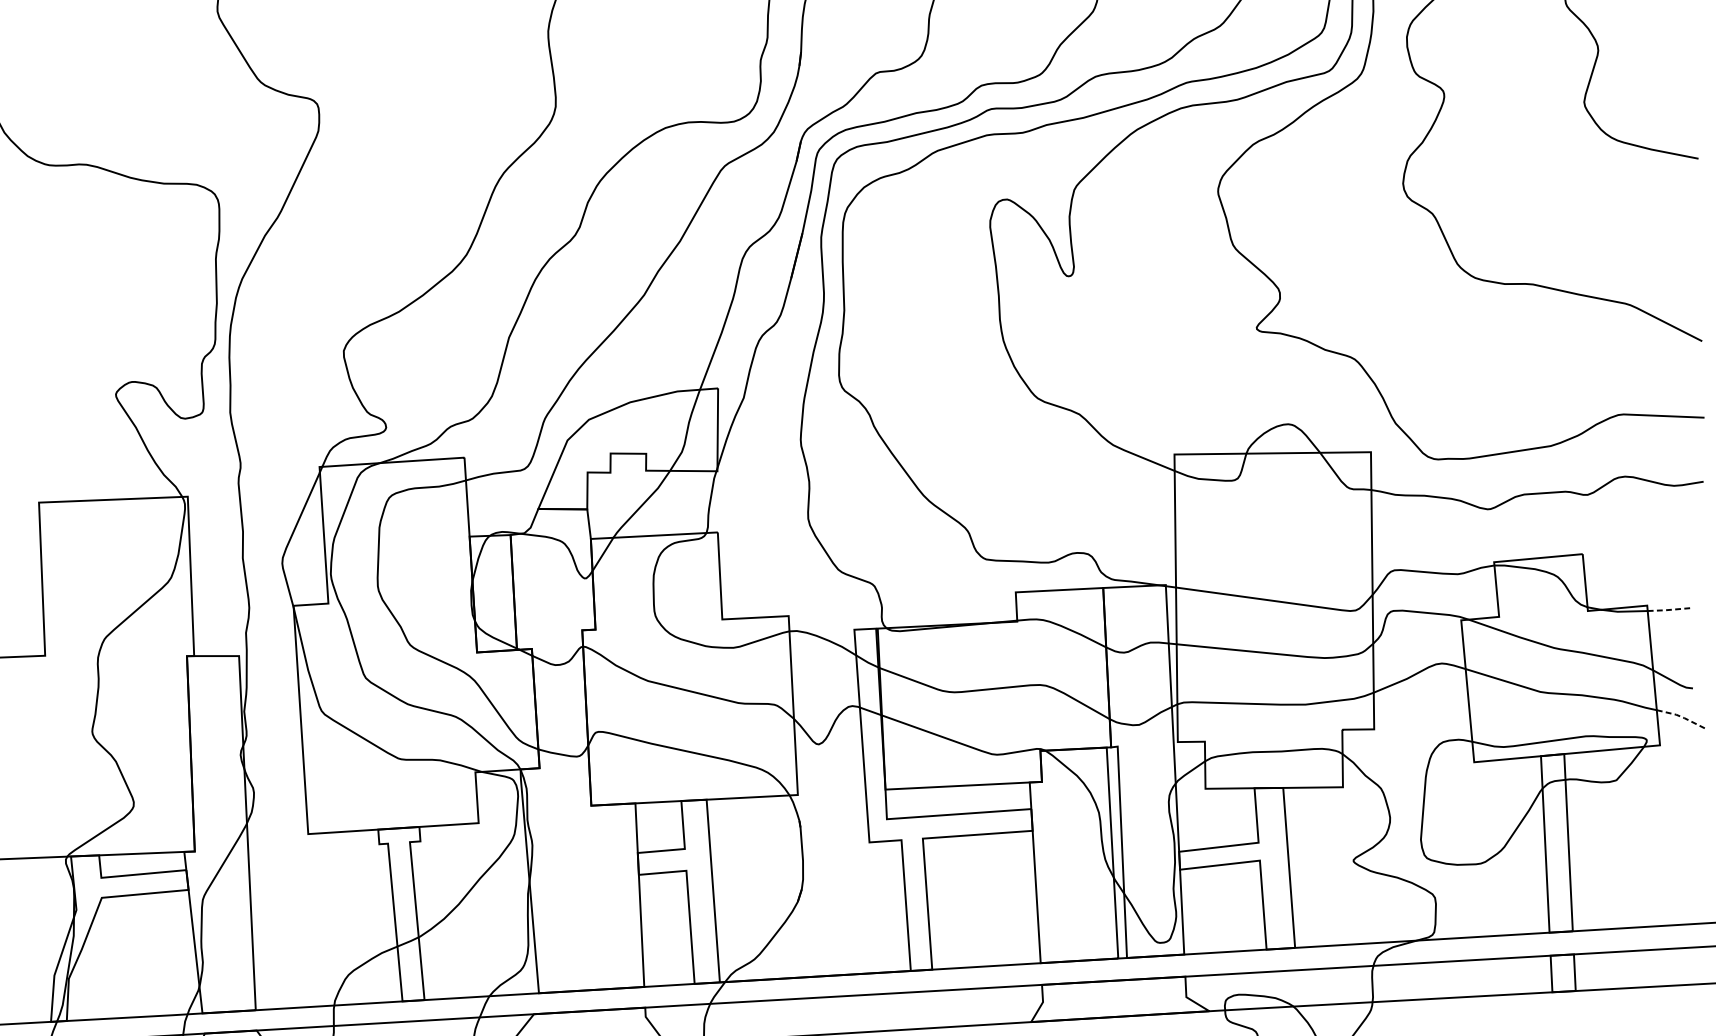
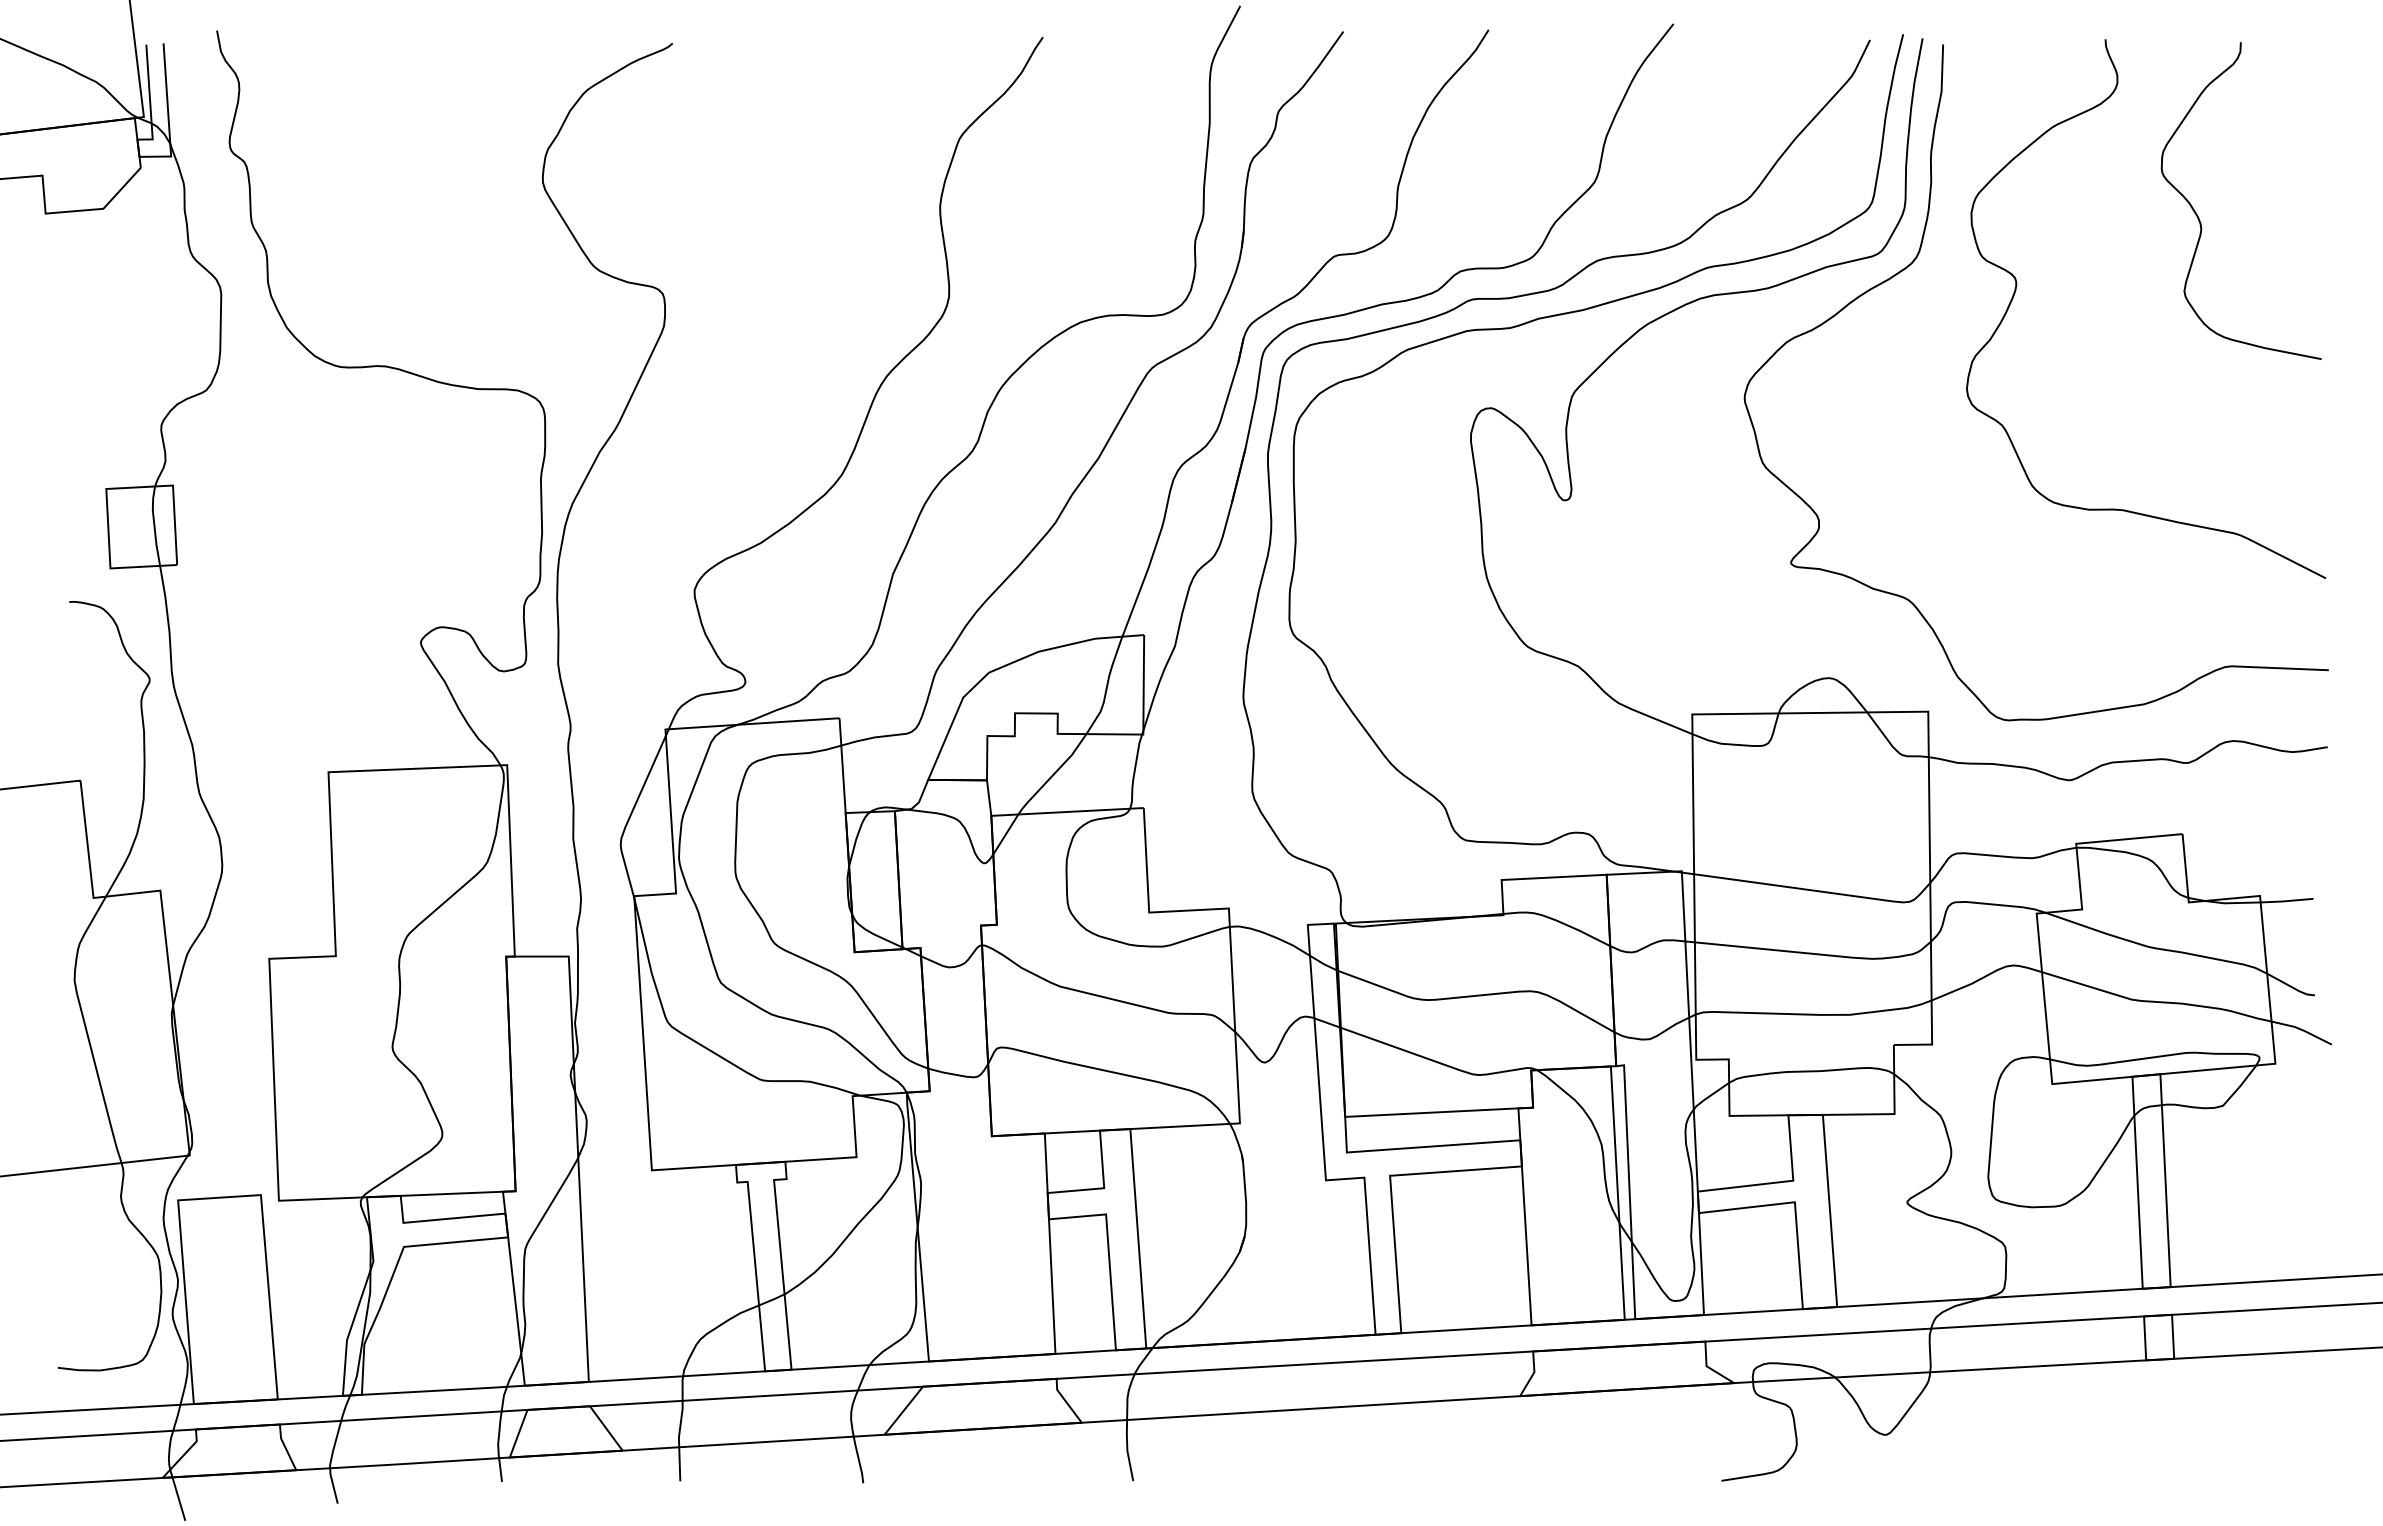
line: (1669, 610) -> (2286, 901), dashed -> solid
line: (1682, 717) -> (2302, 1030), dashed -> solid

